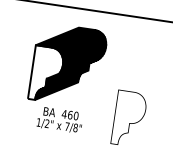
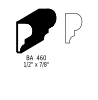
part: (128, 119) -> (73, 28), moved

